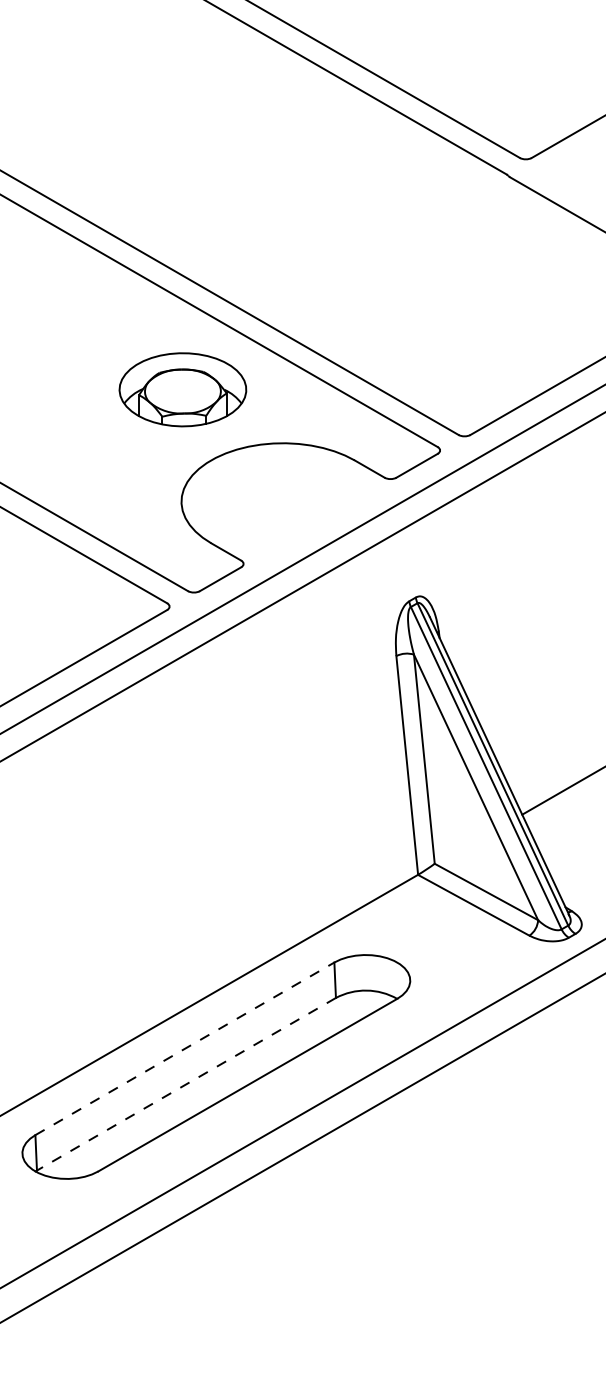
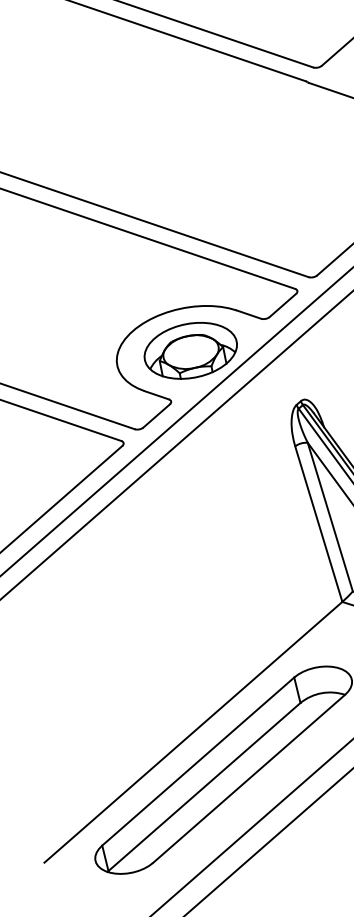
part: (182, 389) -> (190, 350), moved
line: (184, 1048) -> (197, 761), dashed -> solid
line: (186, 1084) -> (204, 787), dashed -> solid

